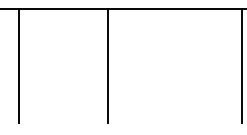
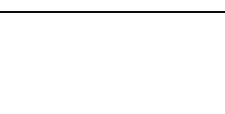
line: (19, 65) -> (29, 58), removed
line: (107, 65) -> (102, 58), removed
line: (242, 65) -> (213, 58), removed

